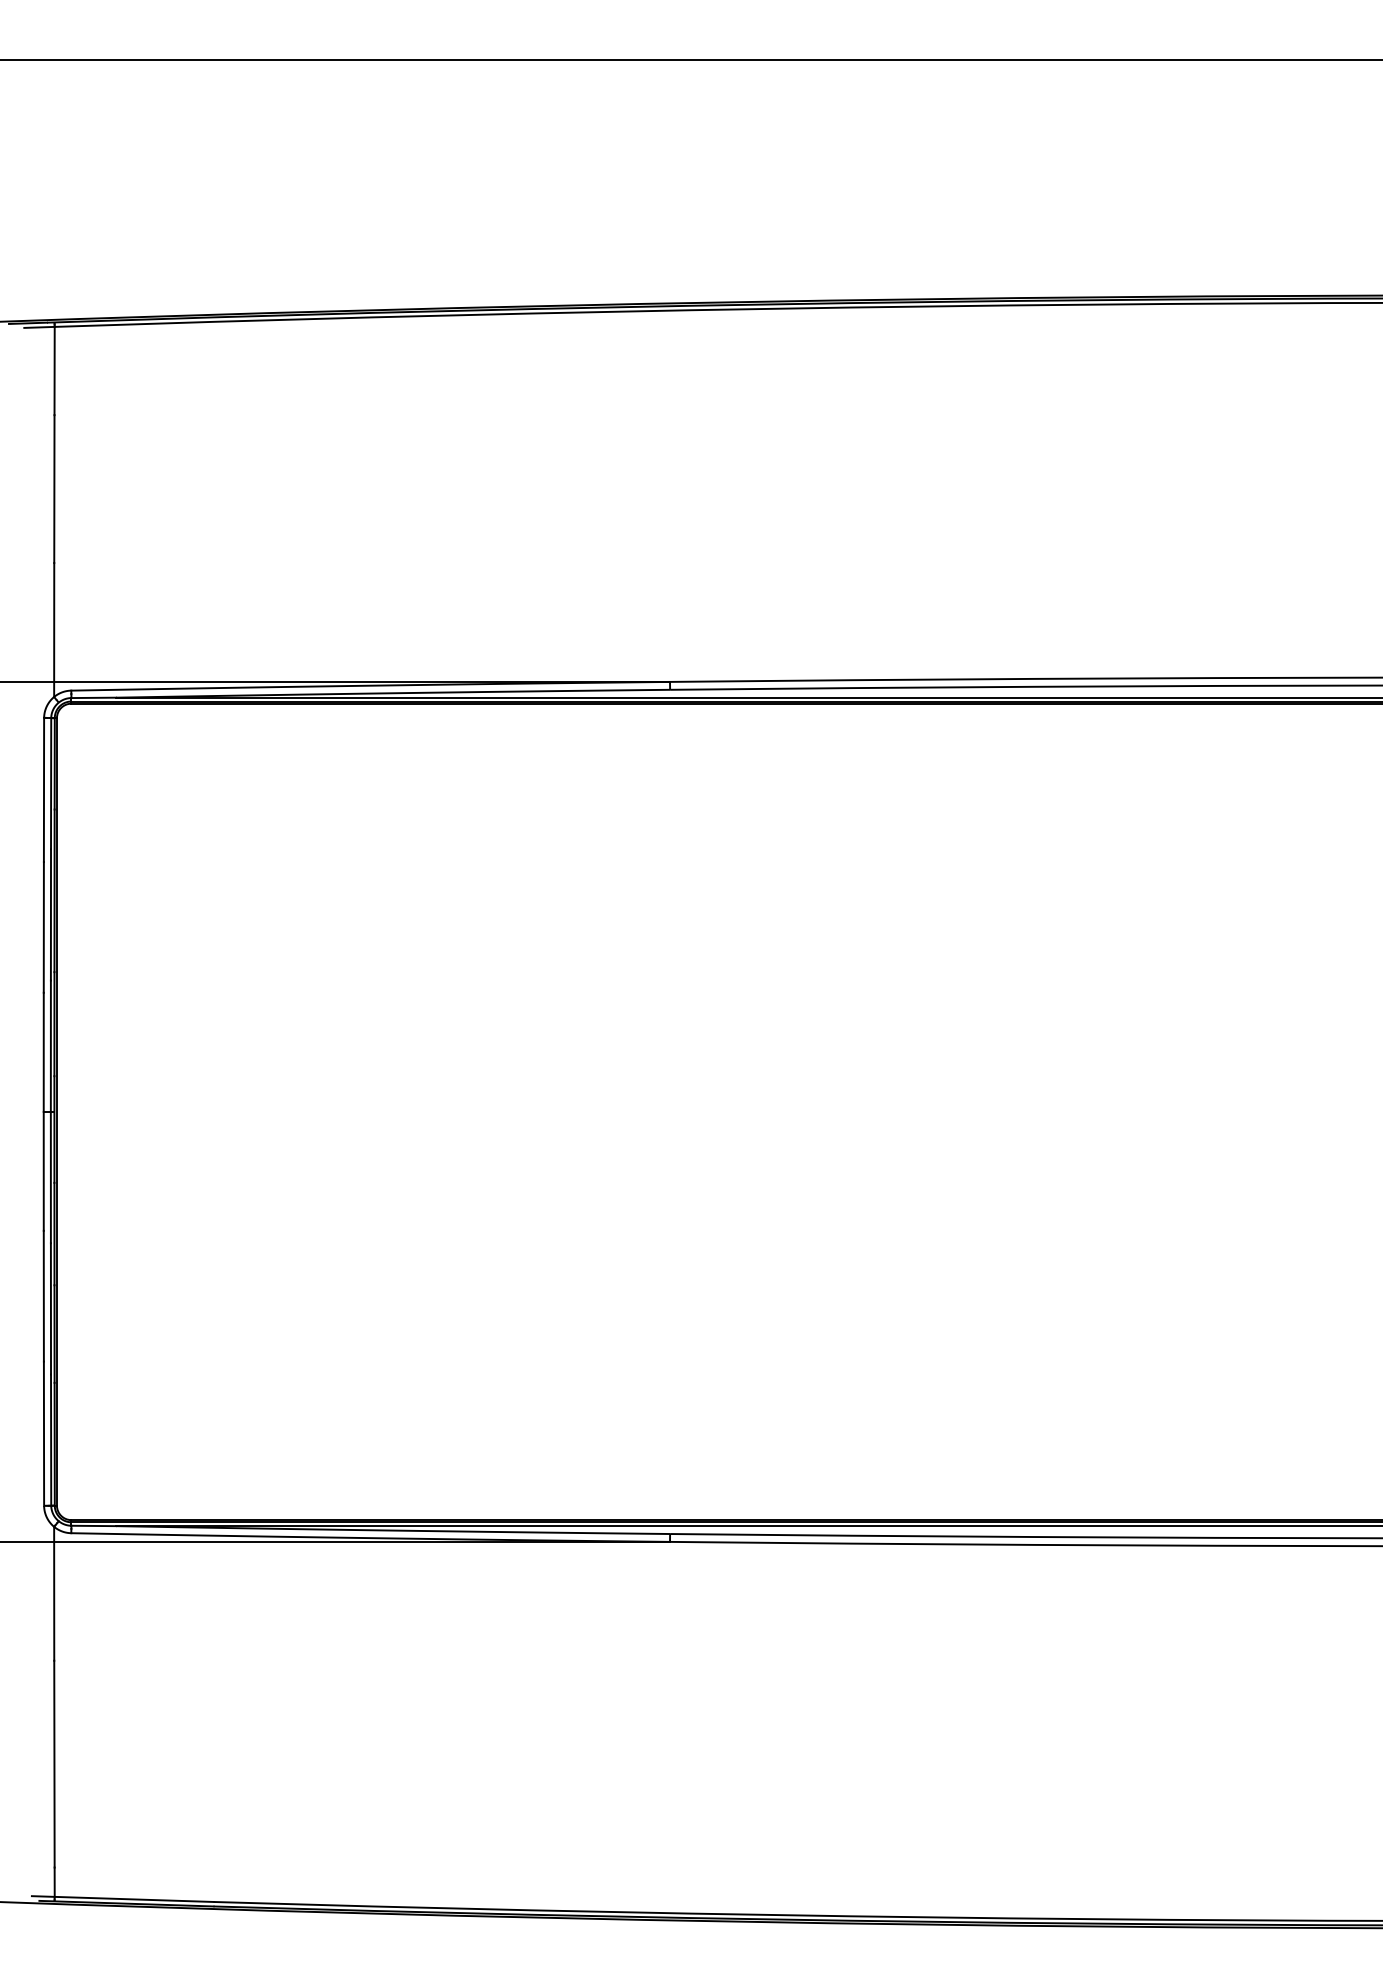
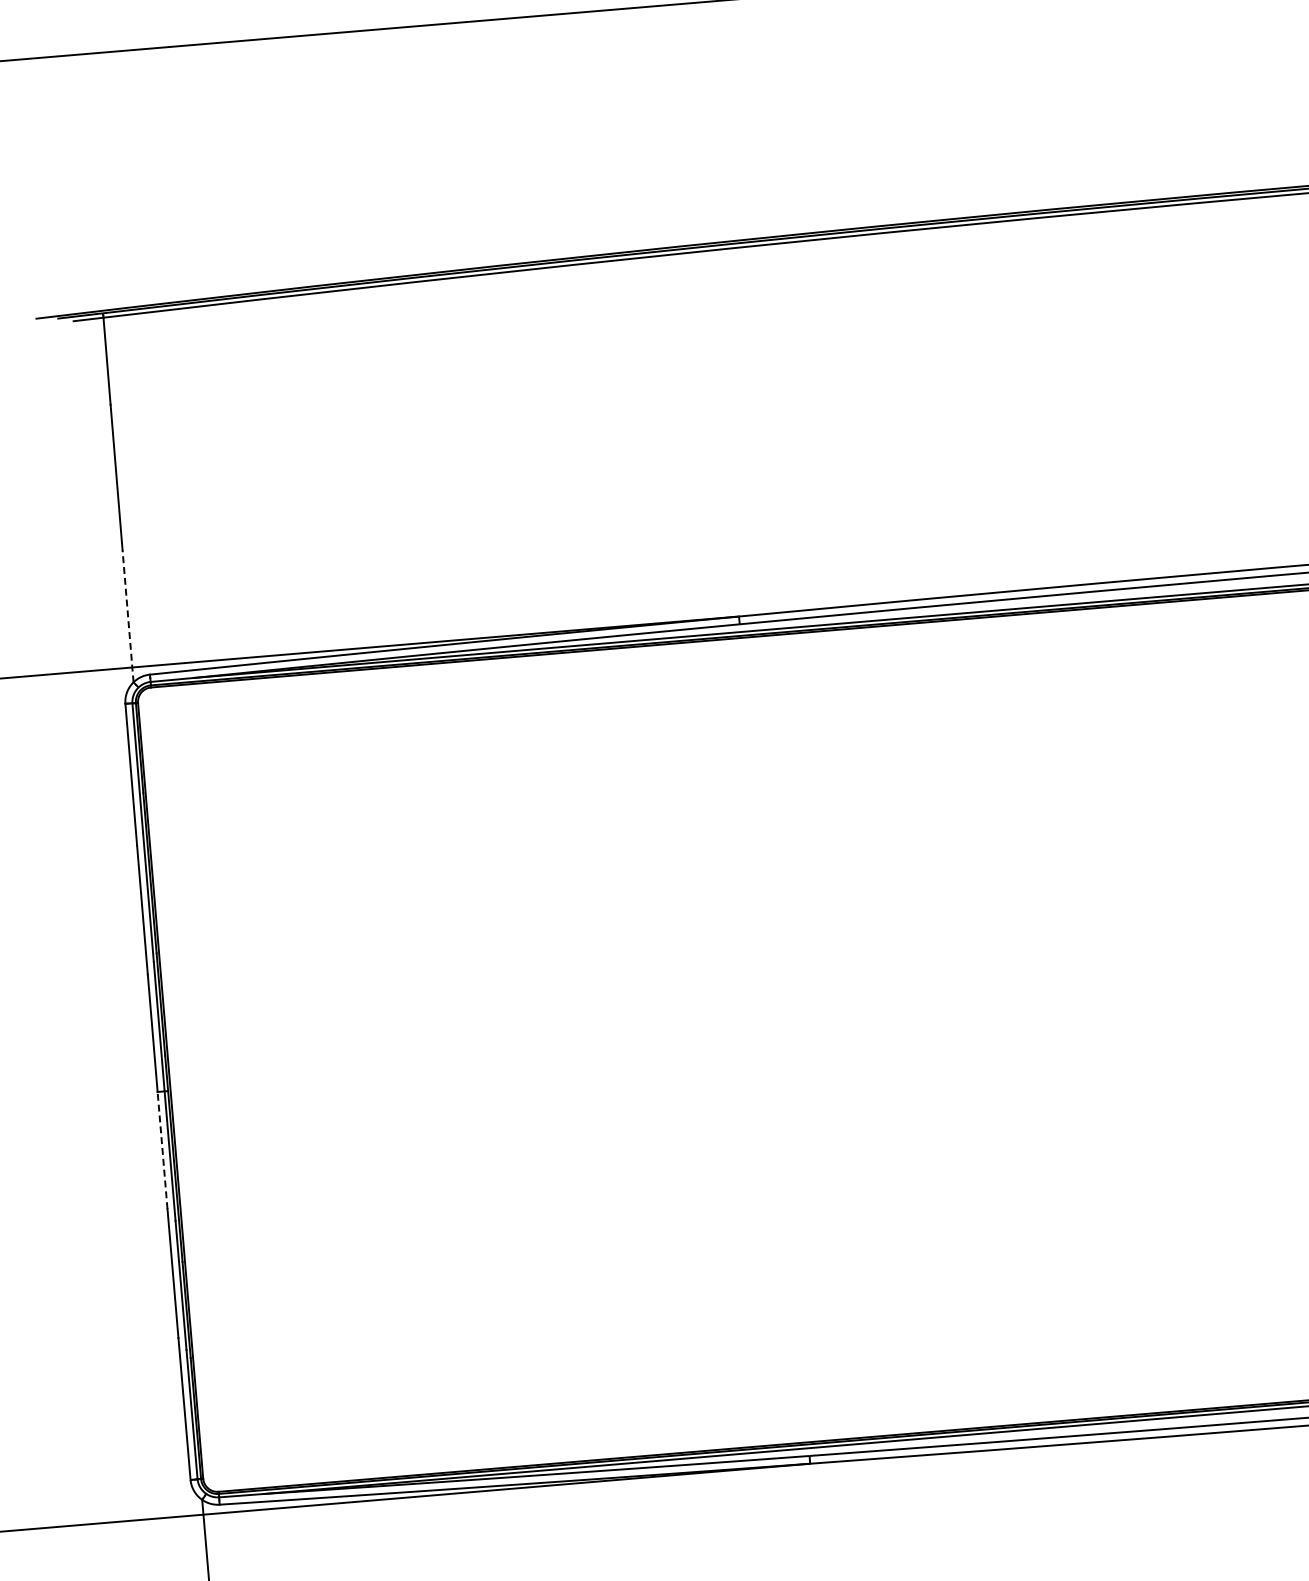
line: (54, 630) -> (128, 616), solid -> dashed
line: (43, 1170) -> (162, 1149), solid -> dashed

